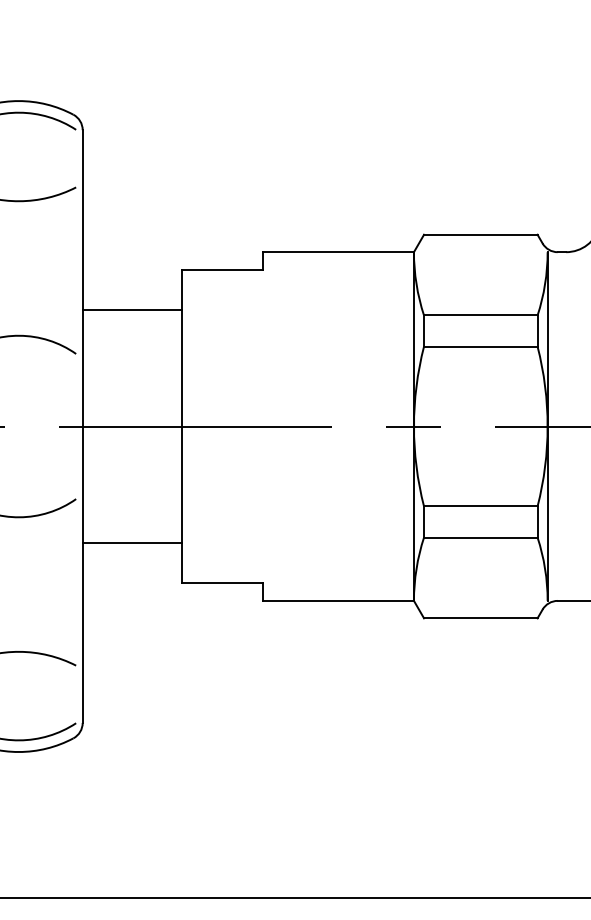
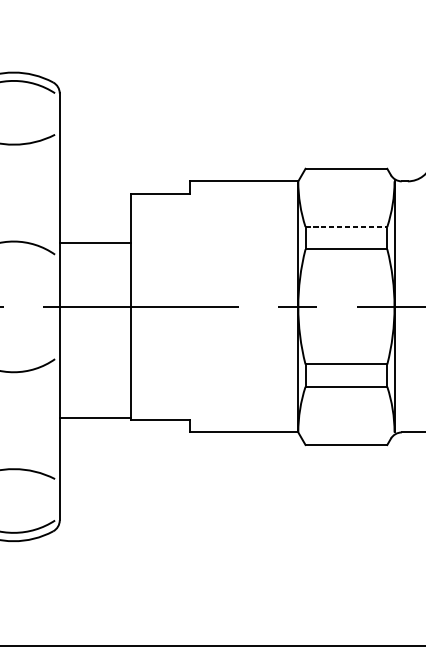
line: (131, 310) -> (94, 242), moved
line: (480, 315) -> (346, 226), solid -> dashed
line: (131, 542) -> (94, 417), moved

